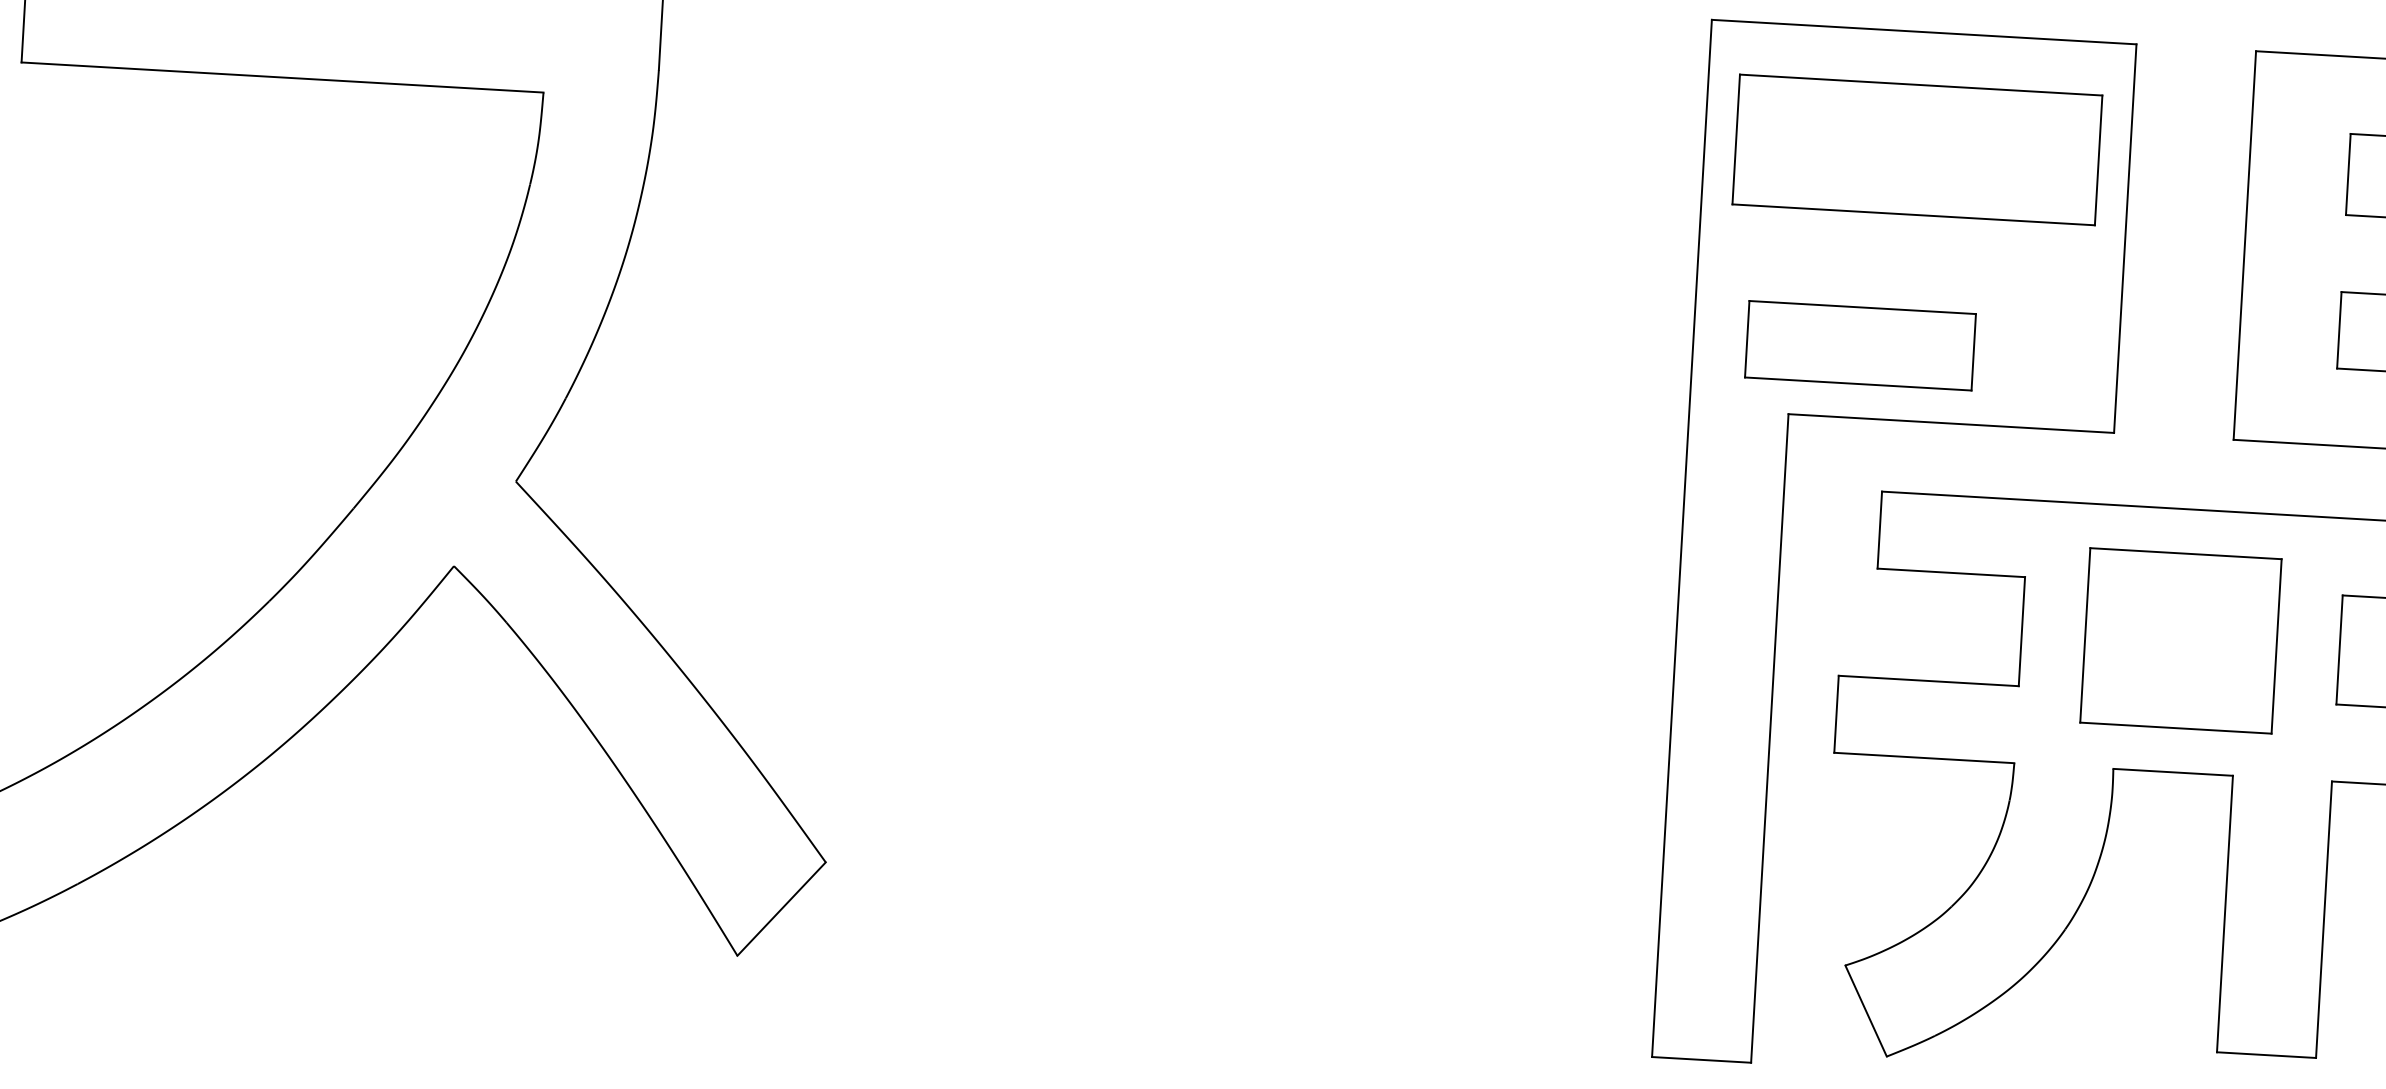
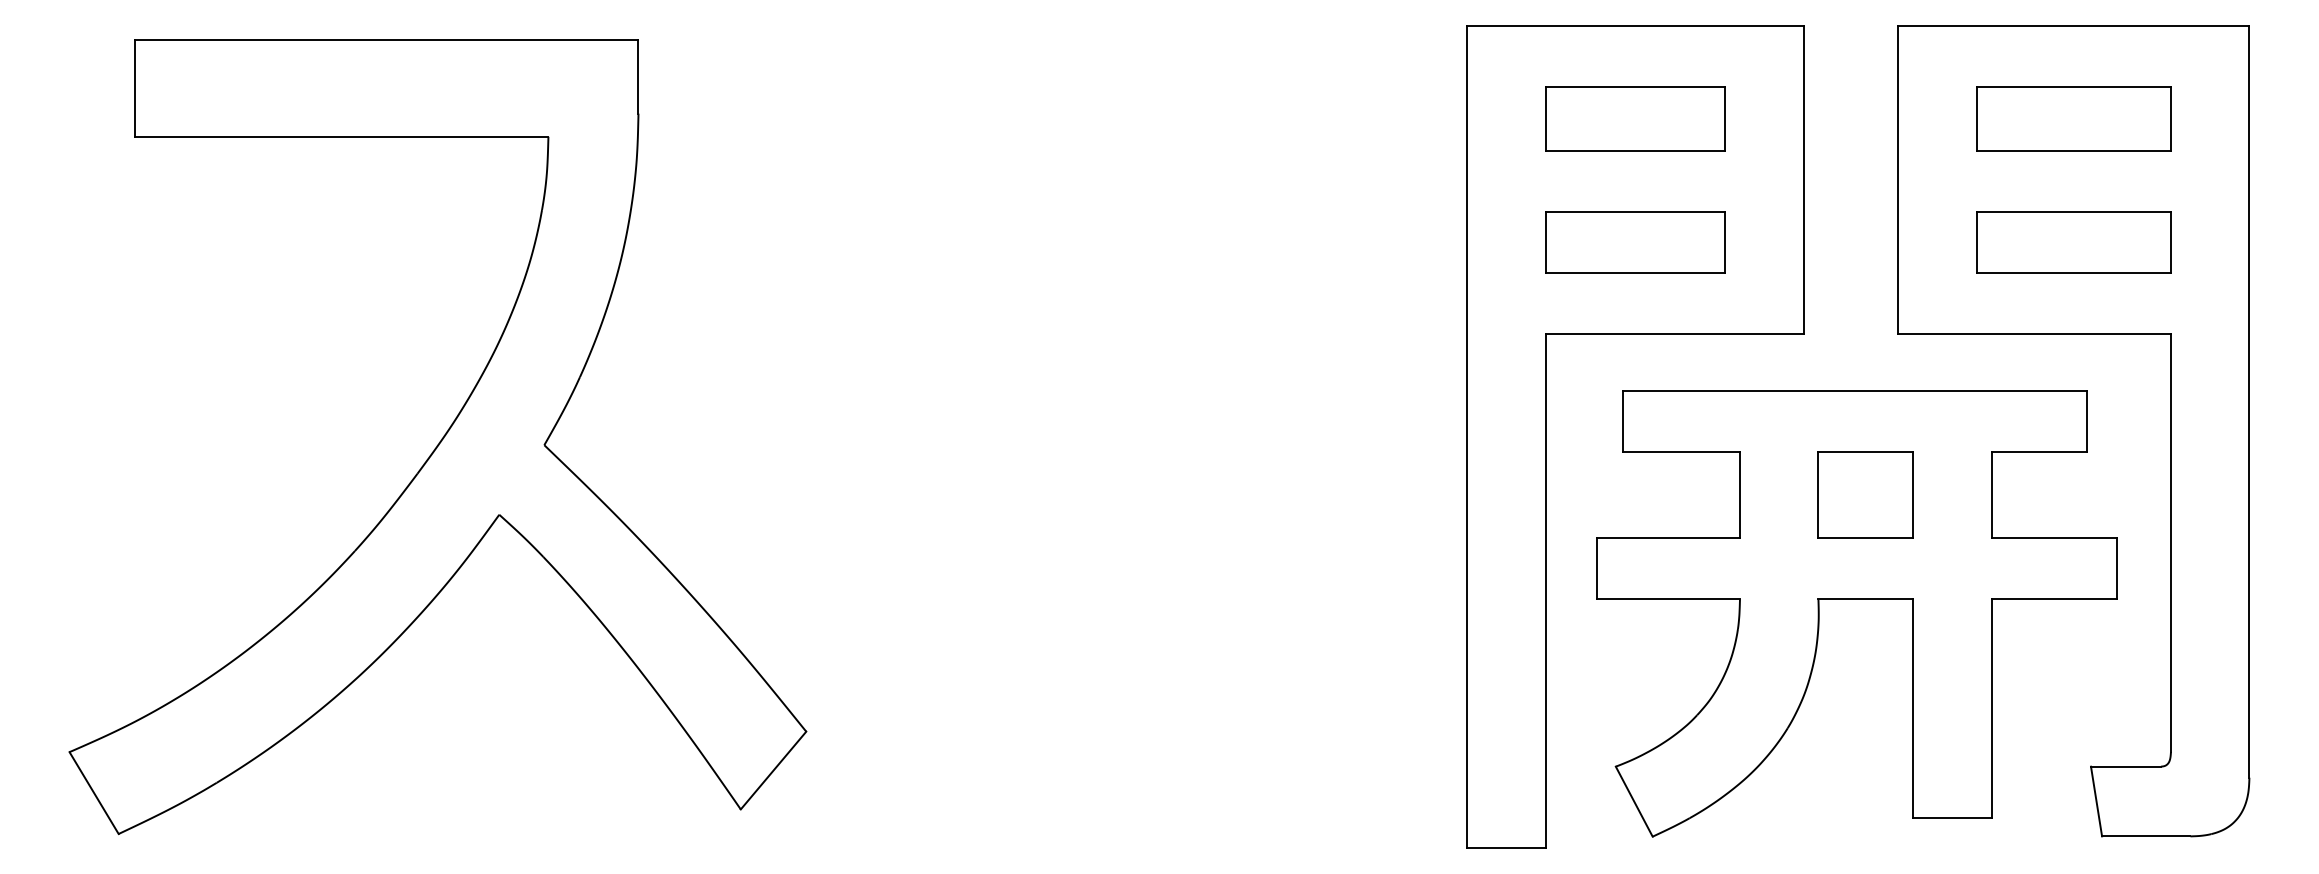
part: (1917, 148) -> (1635, 118), size x0.62
part: (1860, 345) -> (1635, 242), moved
part: (2180, 640) -> (1865, 494), size x0.62

